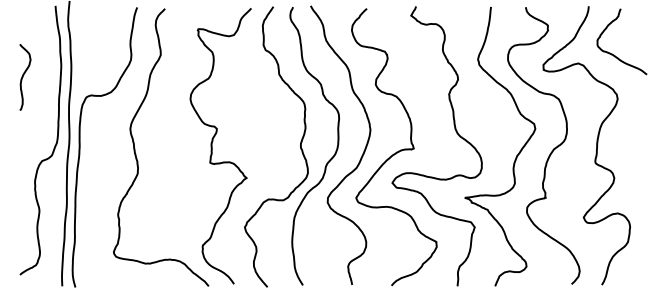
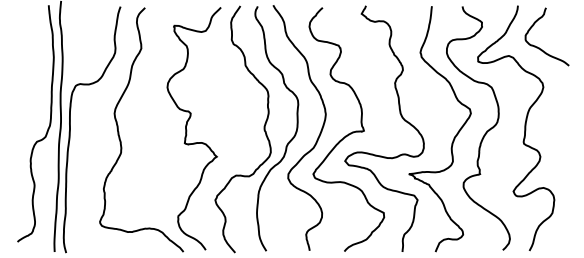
curve: (24, 75) -> (21, 66), removed

